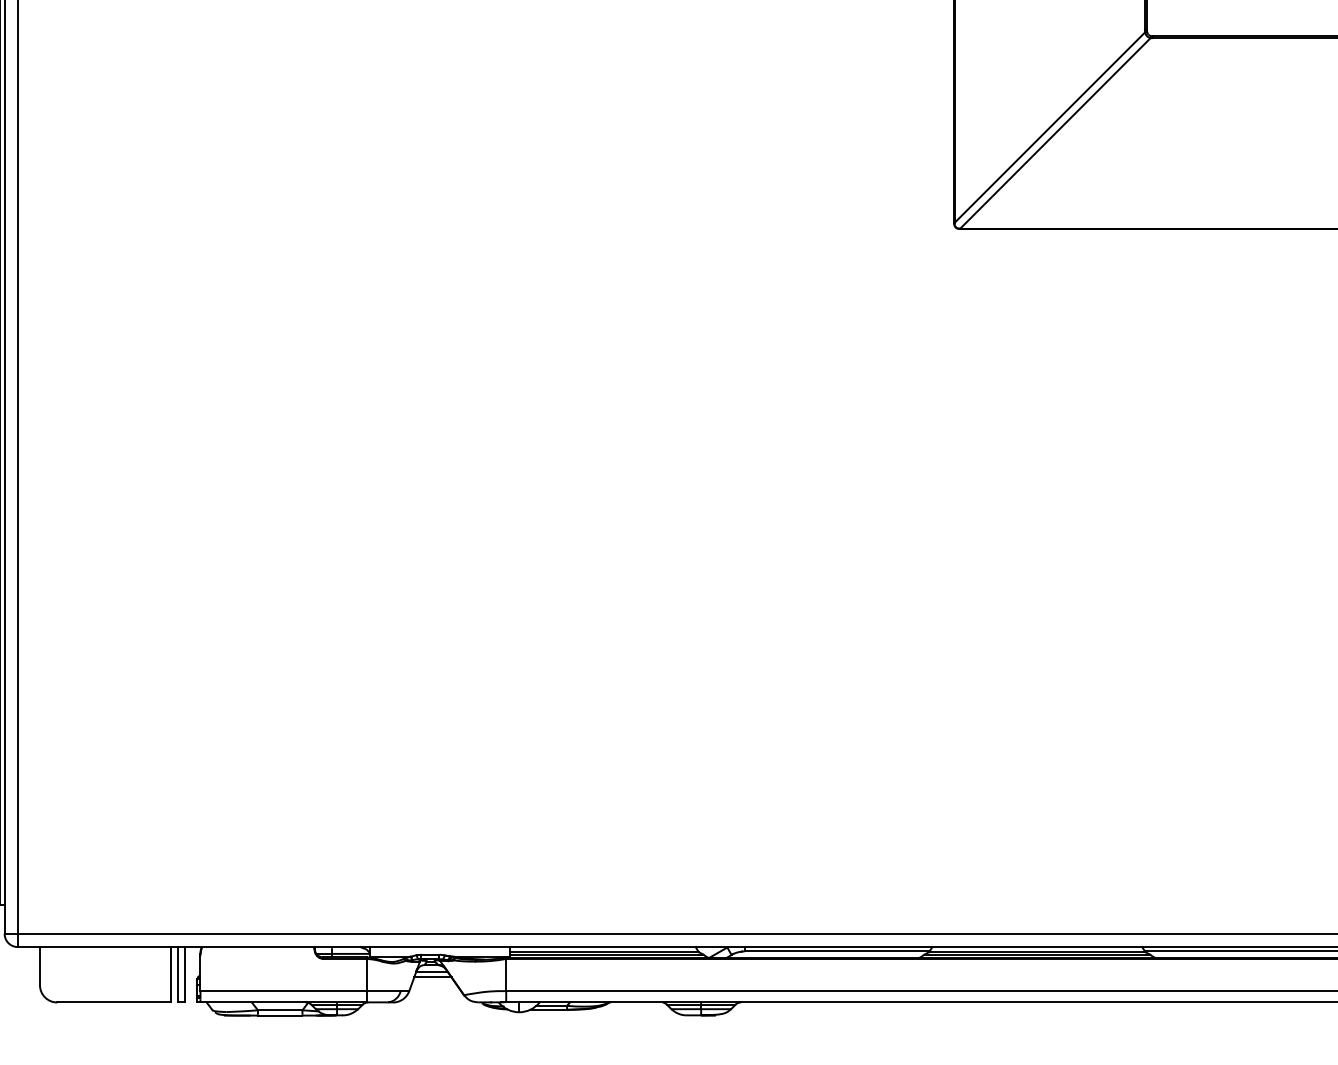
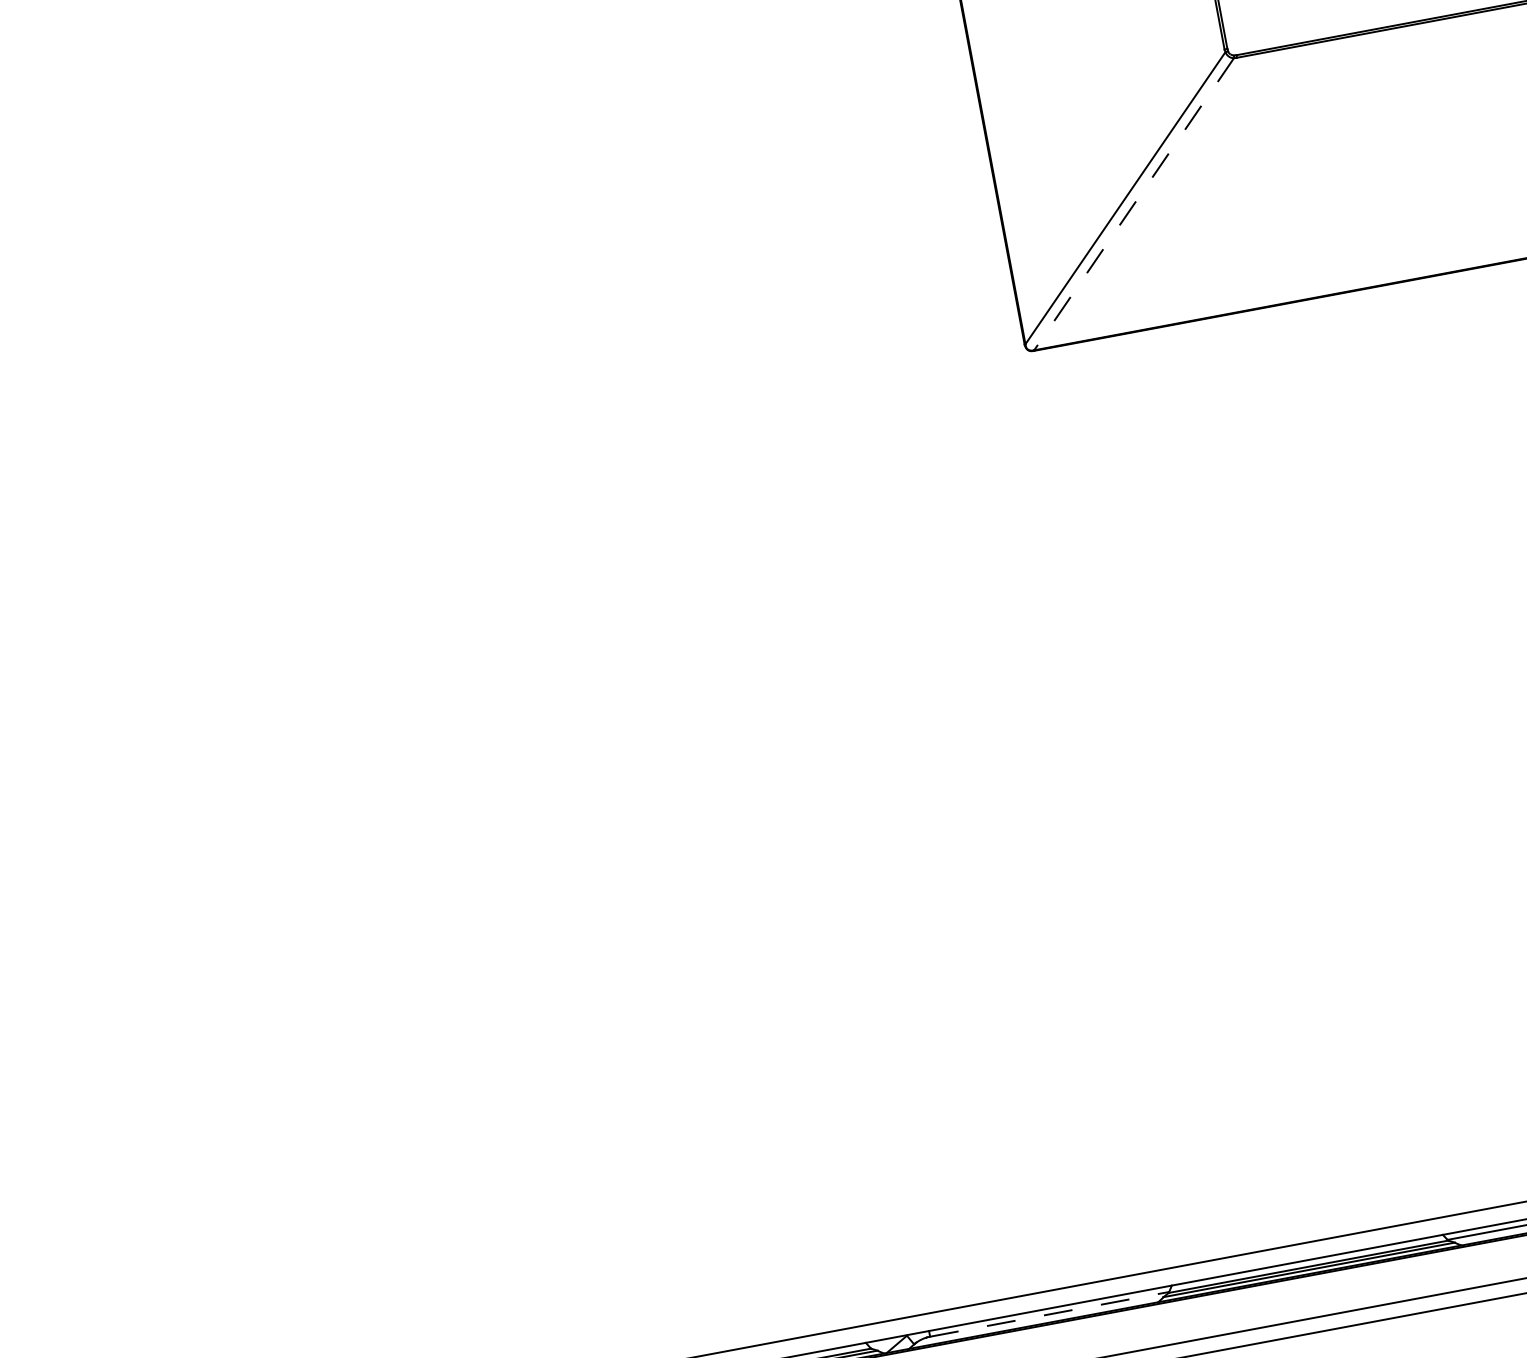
line: (1055, 133) -> (1134, 204), solid -> dashed
line: (837, 951) -> (1050, 1314), solid -> dashed

